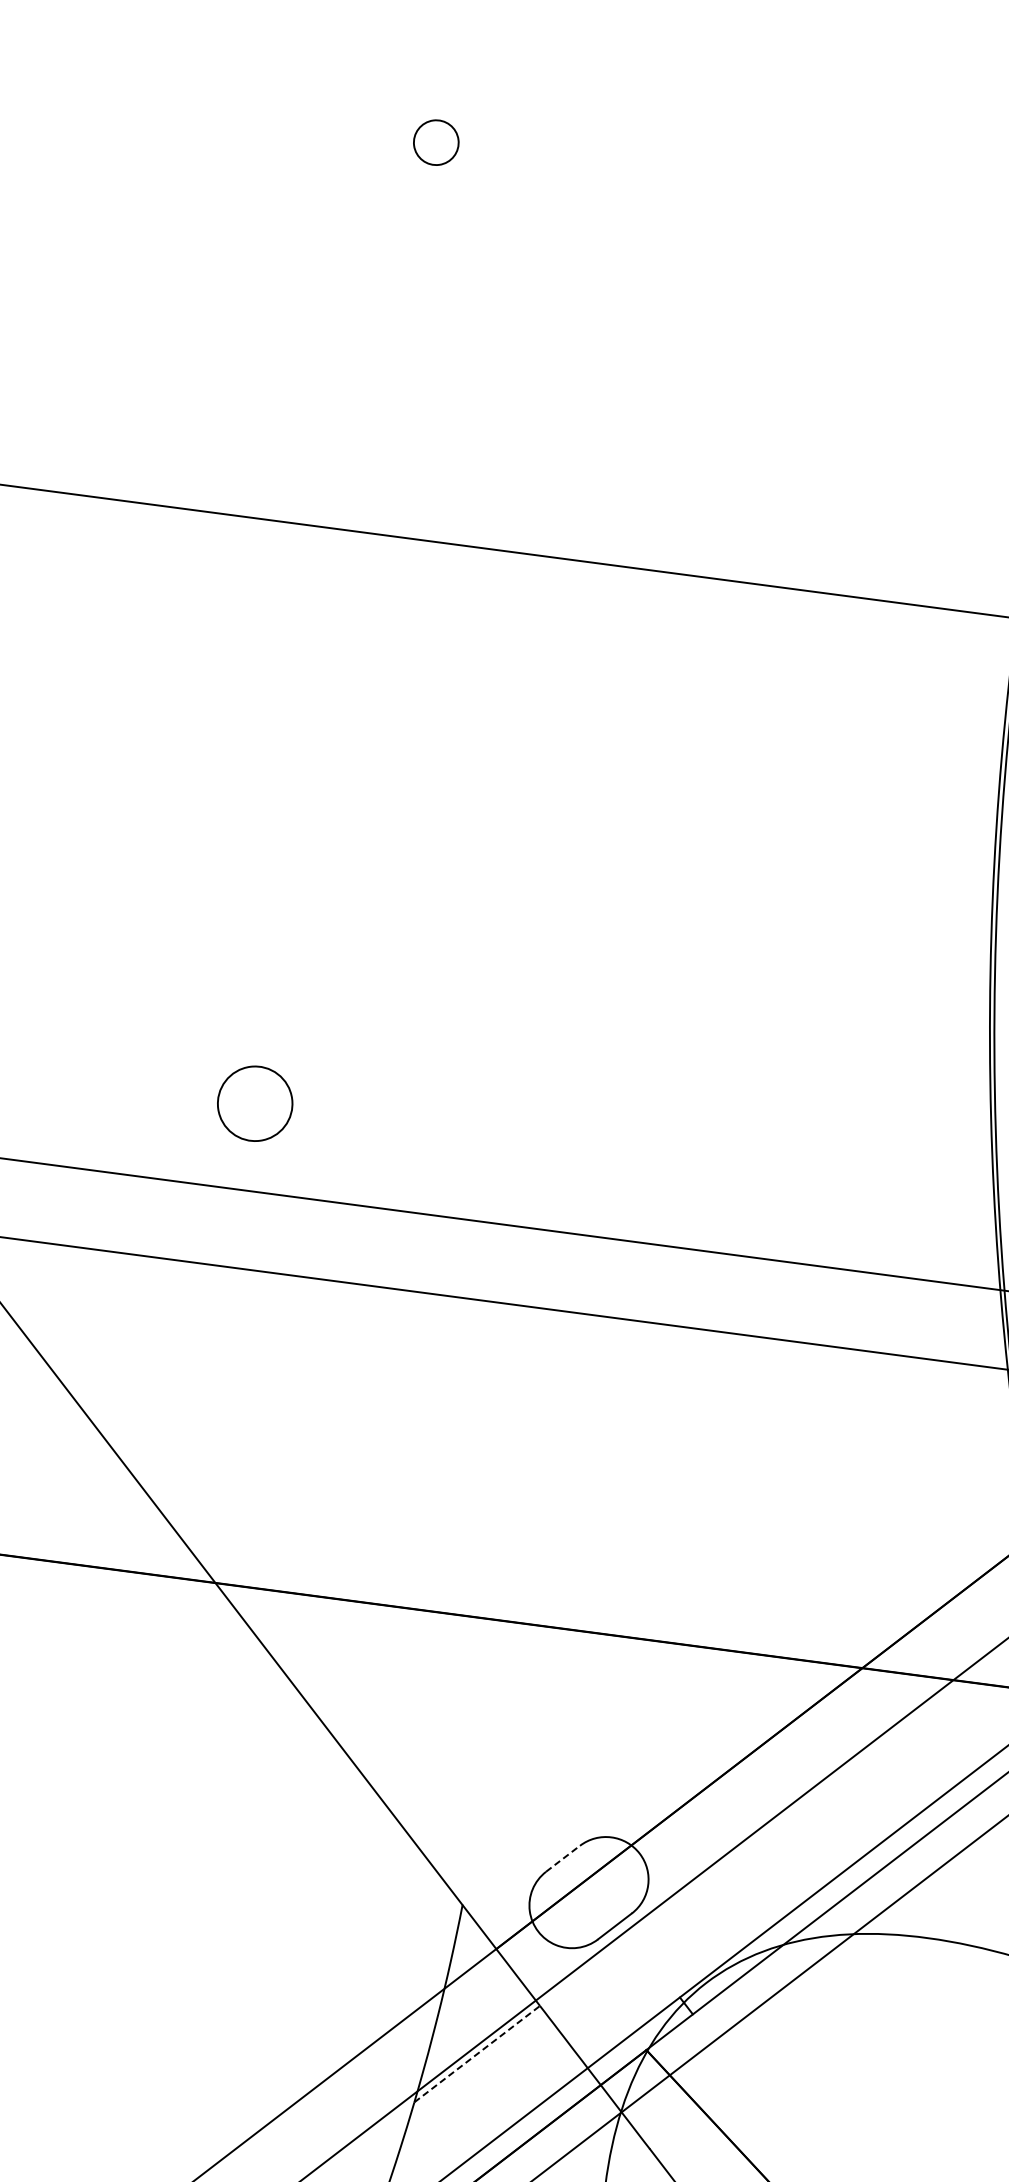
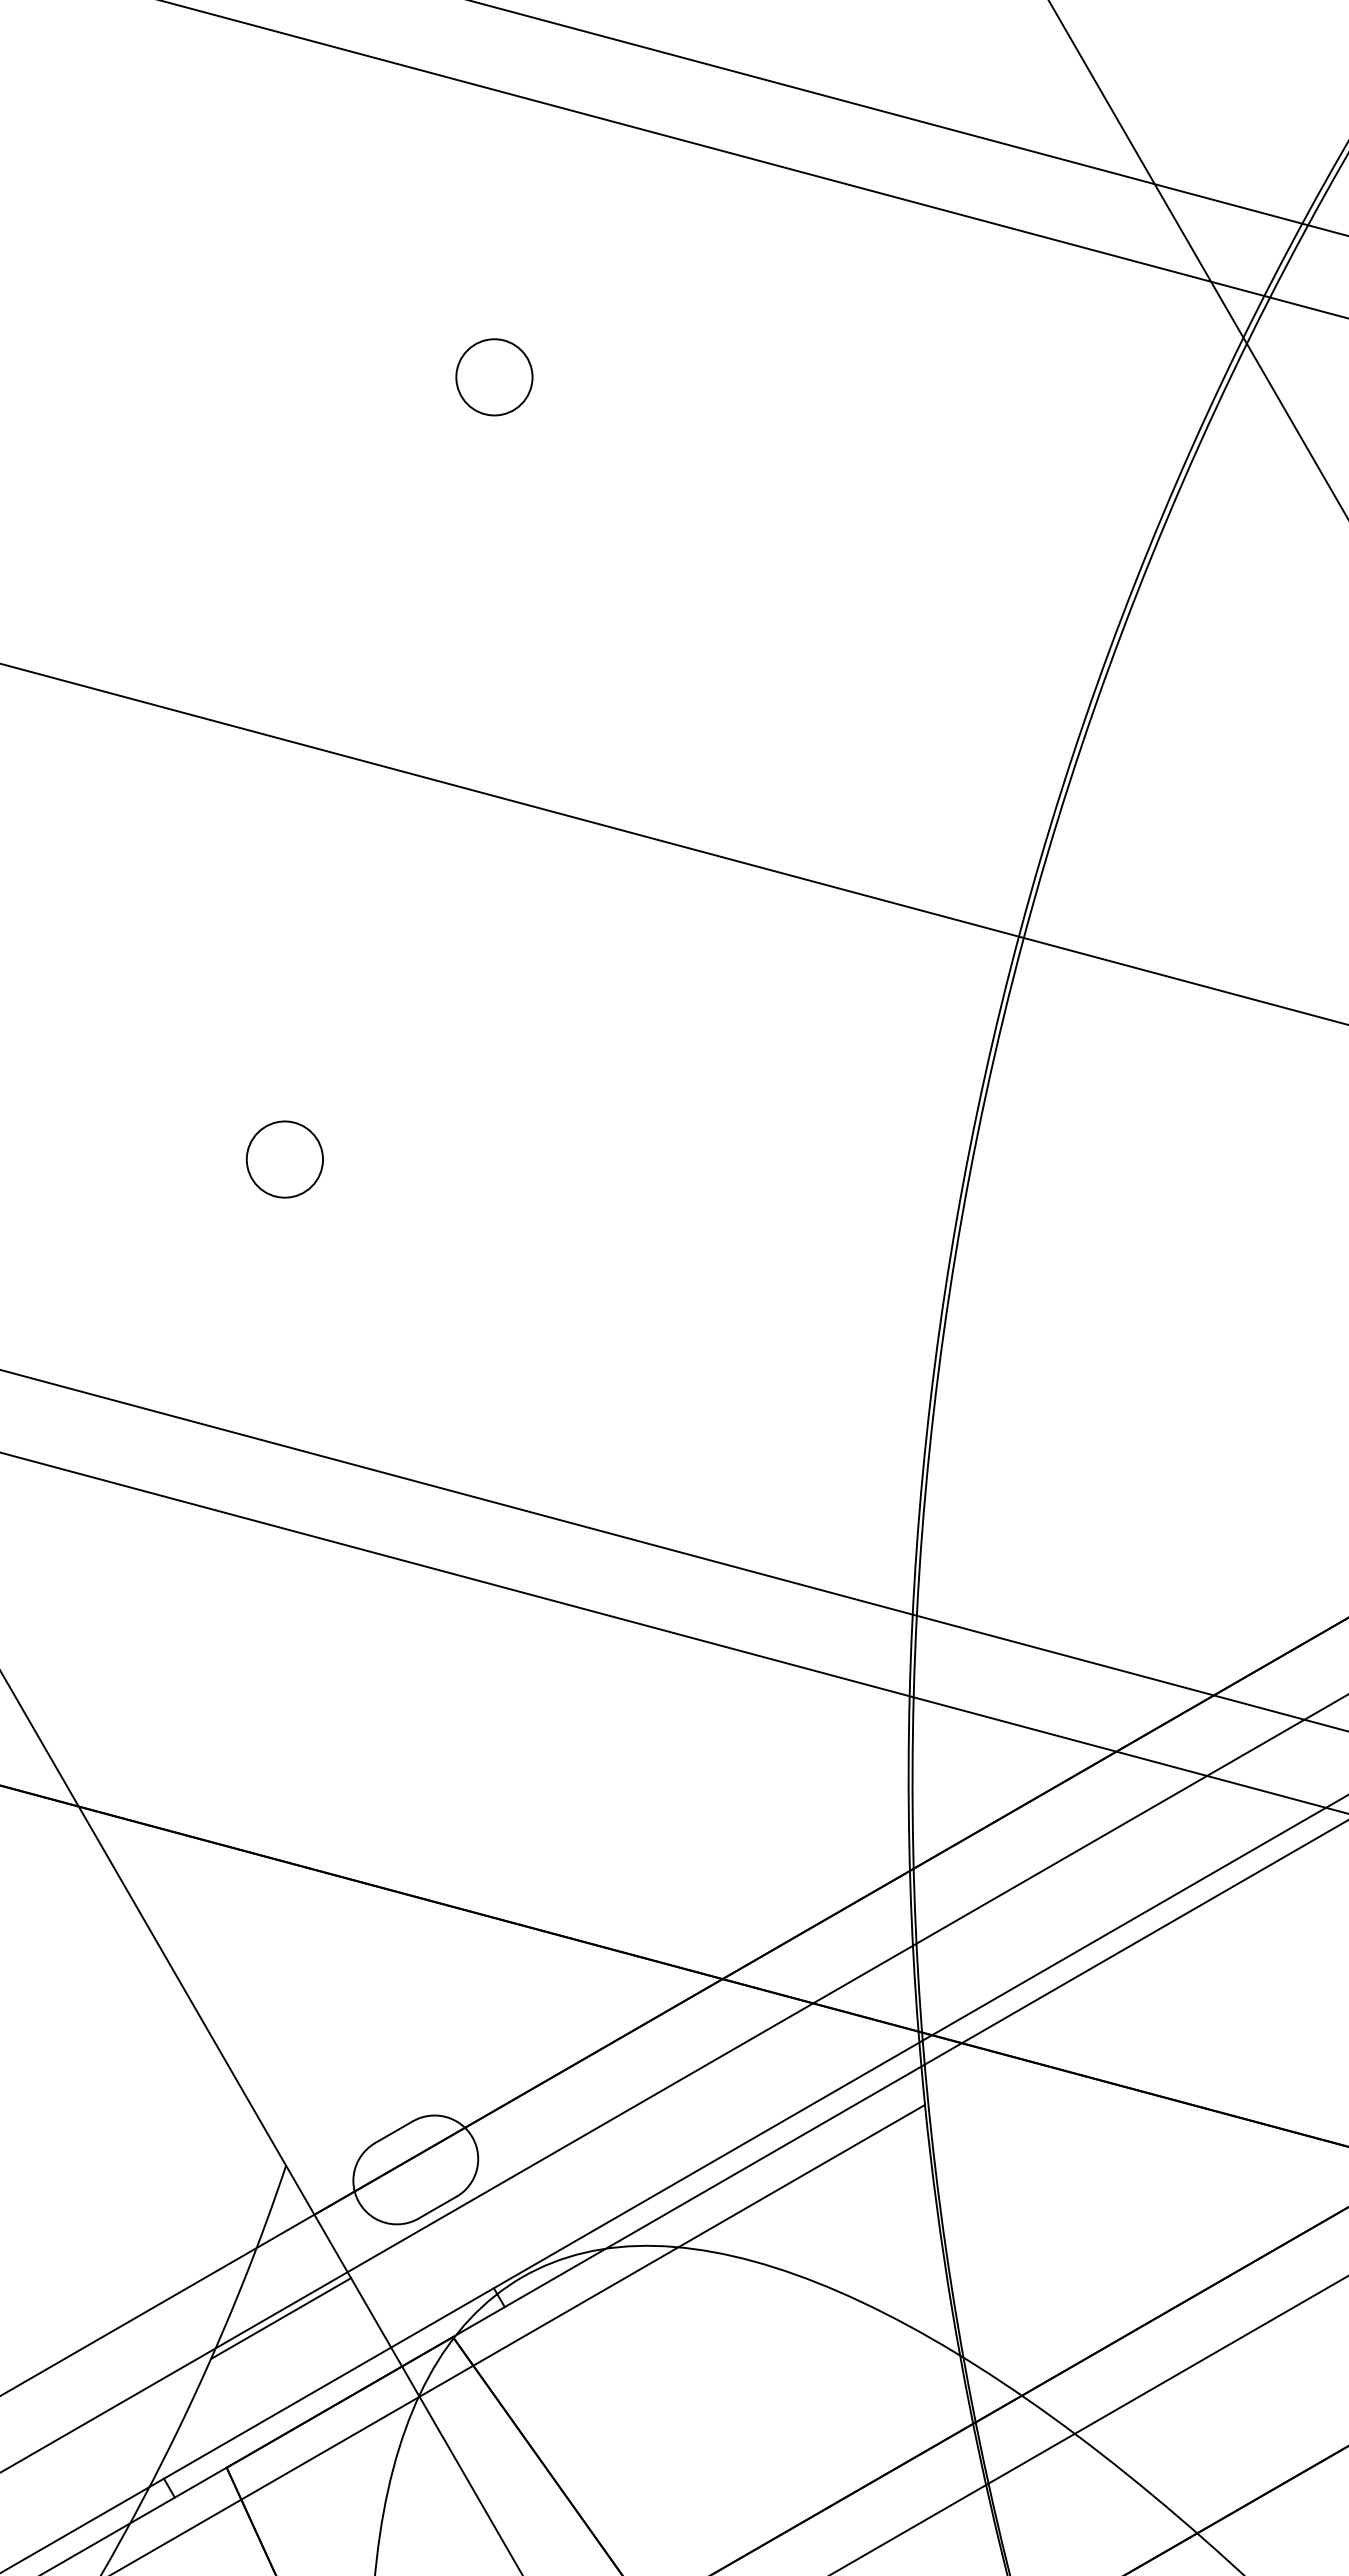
circle: (436, 142) -> (494, 377), size x1.67
circle: (254, 1103) -> (284, 1159), moved
line: (563, 1859) -> (394, 2132), dashed -> solid
line: (477, 2053) -> (281, 2318), dashed -> solid

